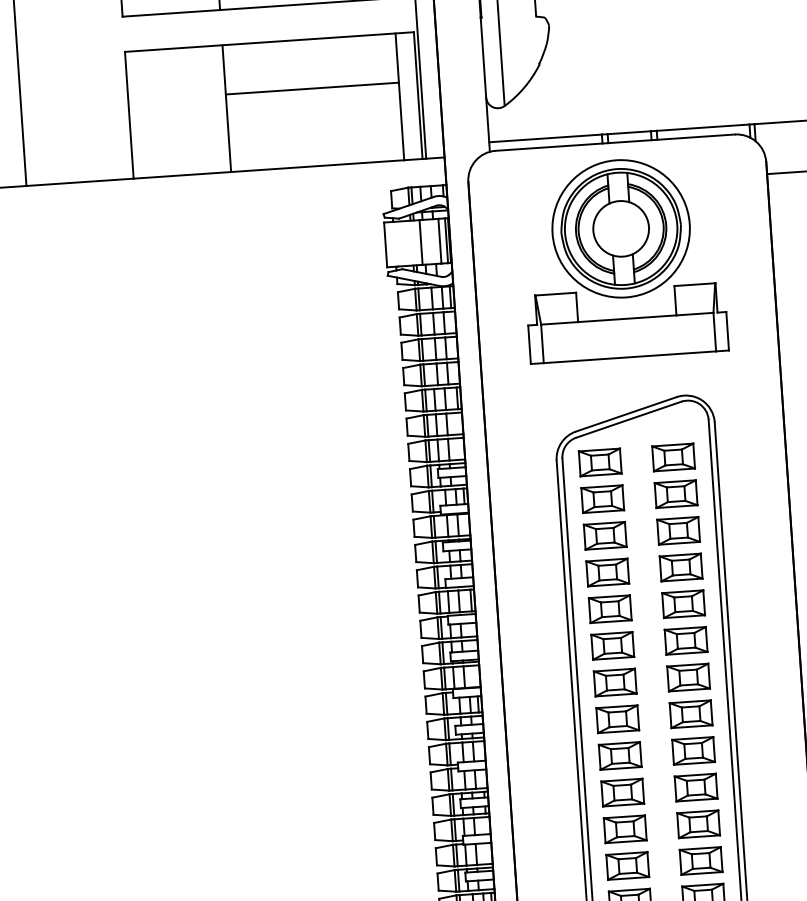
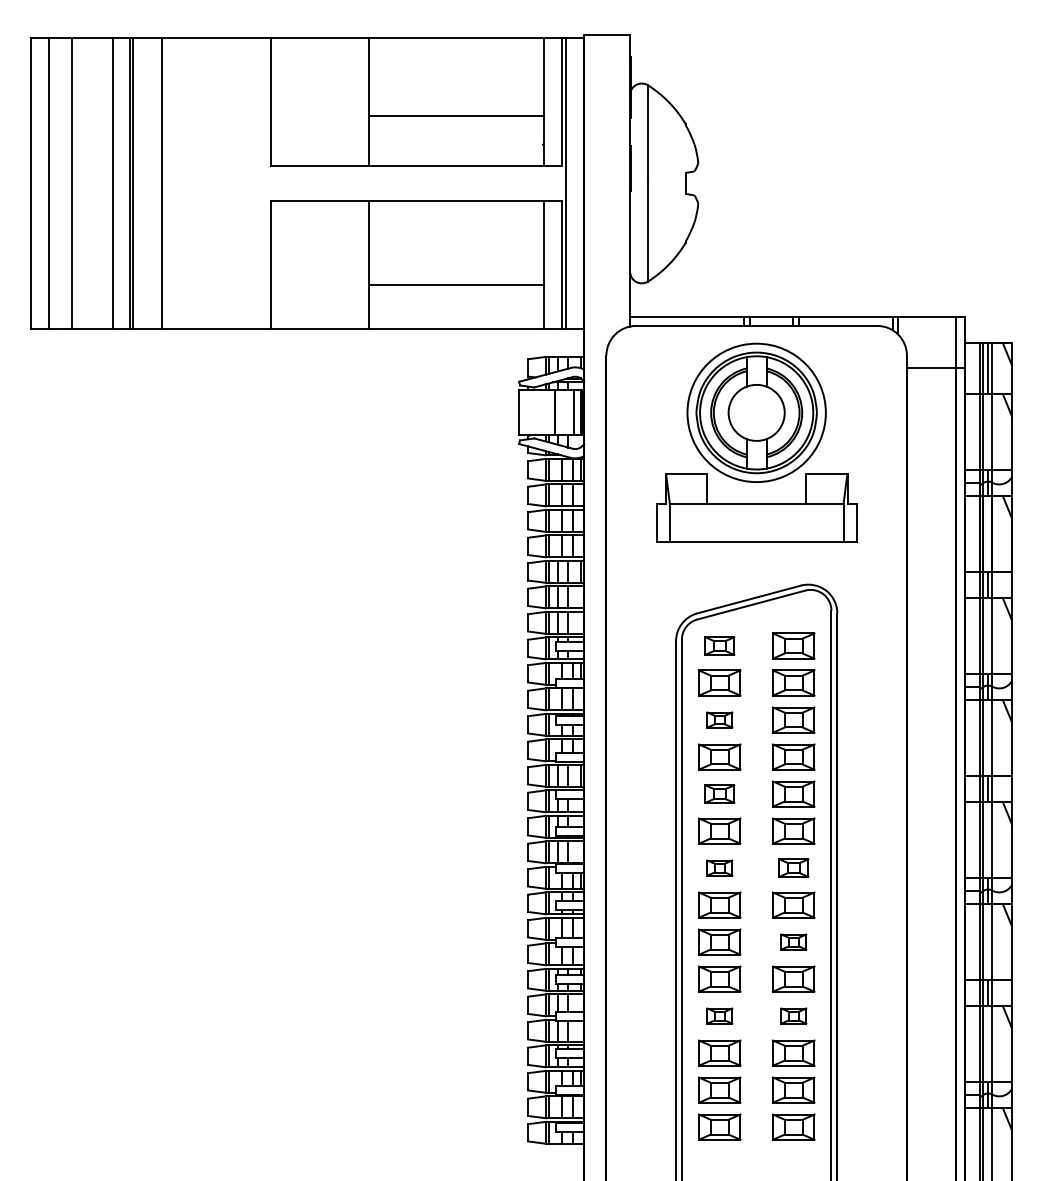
line: (311, 88) -> (455, 284), moved
part: (600, 461) -> (719, 645), size x0.7
part: (605, 535) -> (719, 719), size x0.6
part: (610, 608) -> (719, 793), size x0.7
part: (688, 676) -> (793, 867), size x0.7
part: (615, 681) -> (719, 867), size x0.6
part: (693, 750) -> (793, 941), size x0.6
part: (698, 823) -> (793, 1015), size x0.6
part: (625, 828) -> (719, 1015), size x0.6

